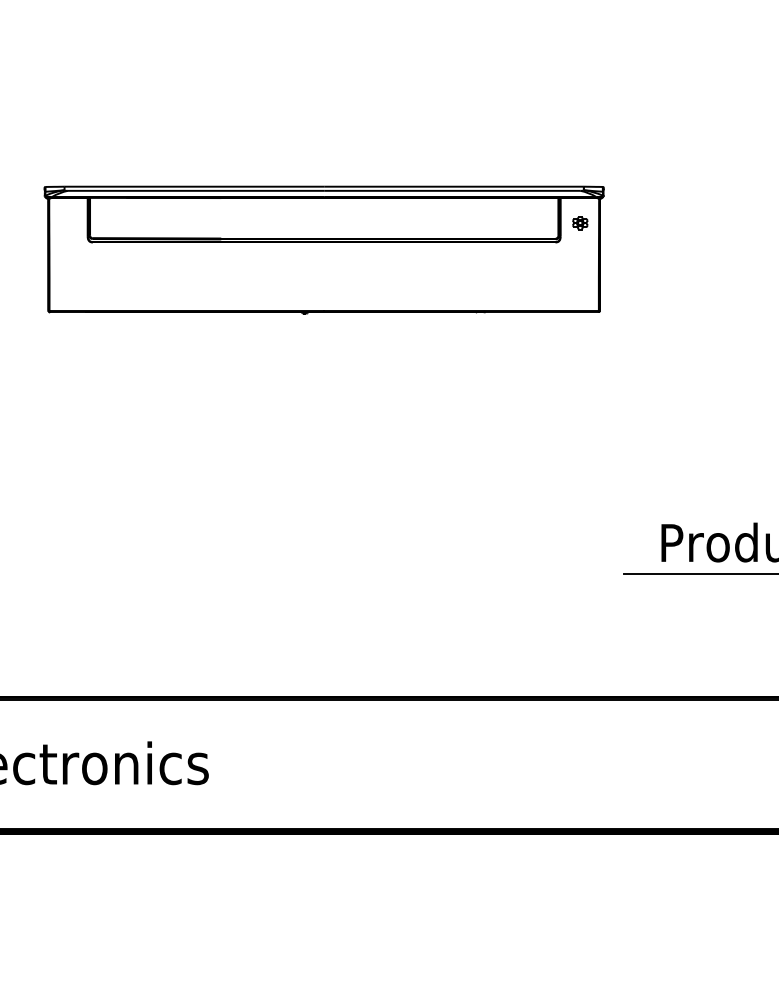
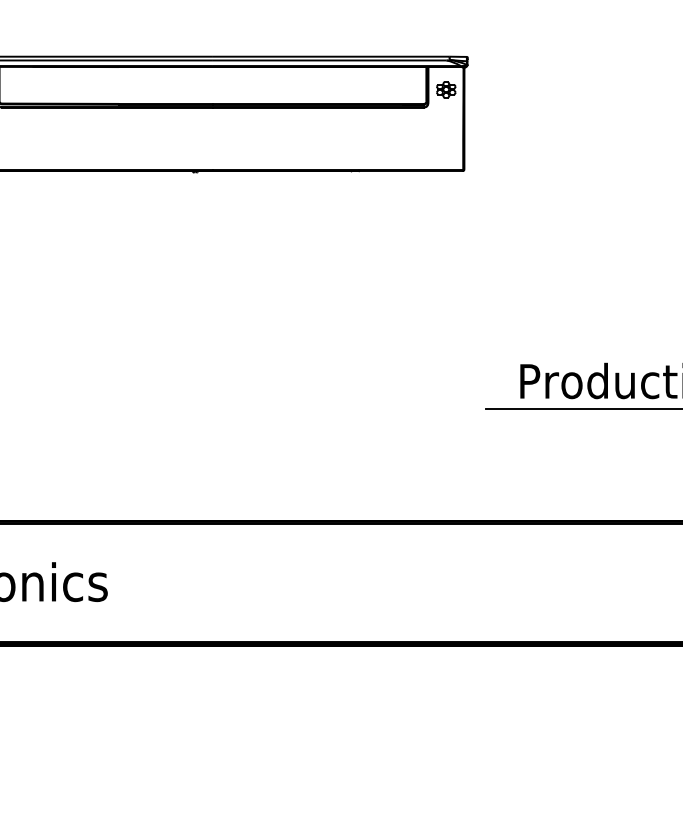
part: (580, 223) -> (446, 90), size x1.4

